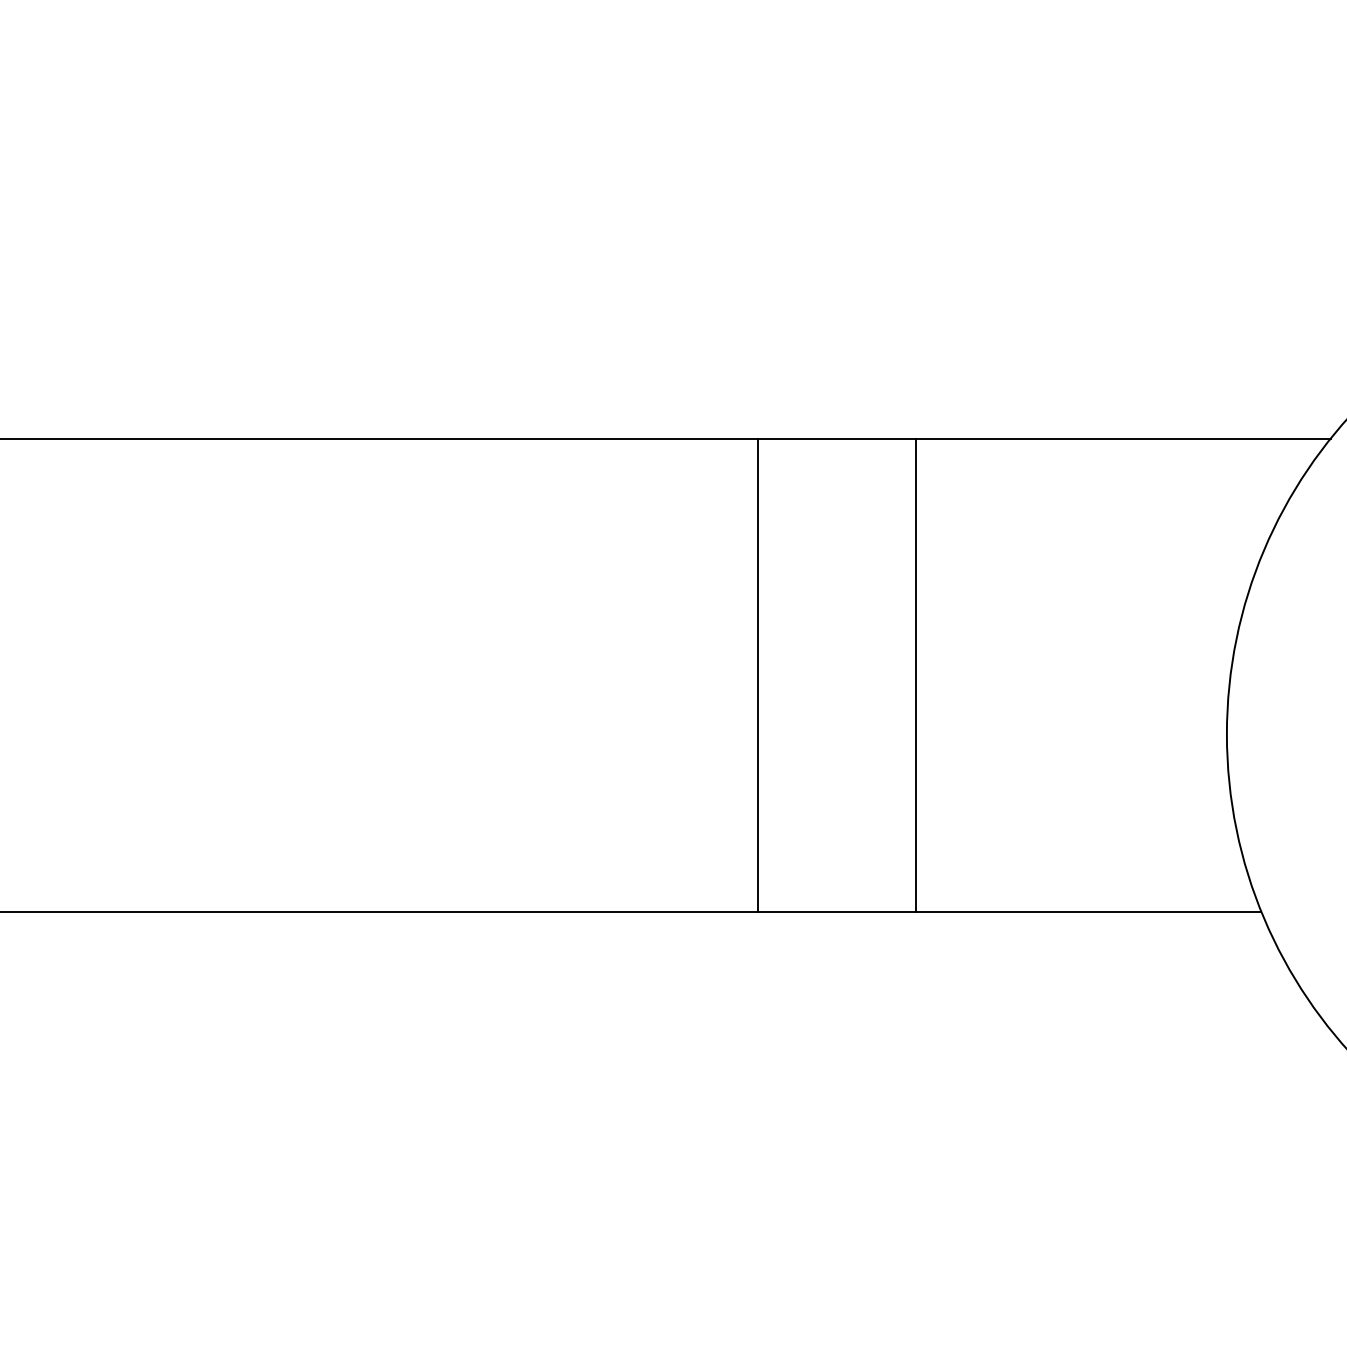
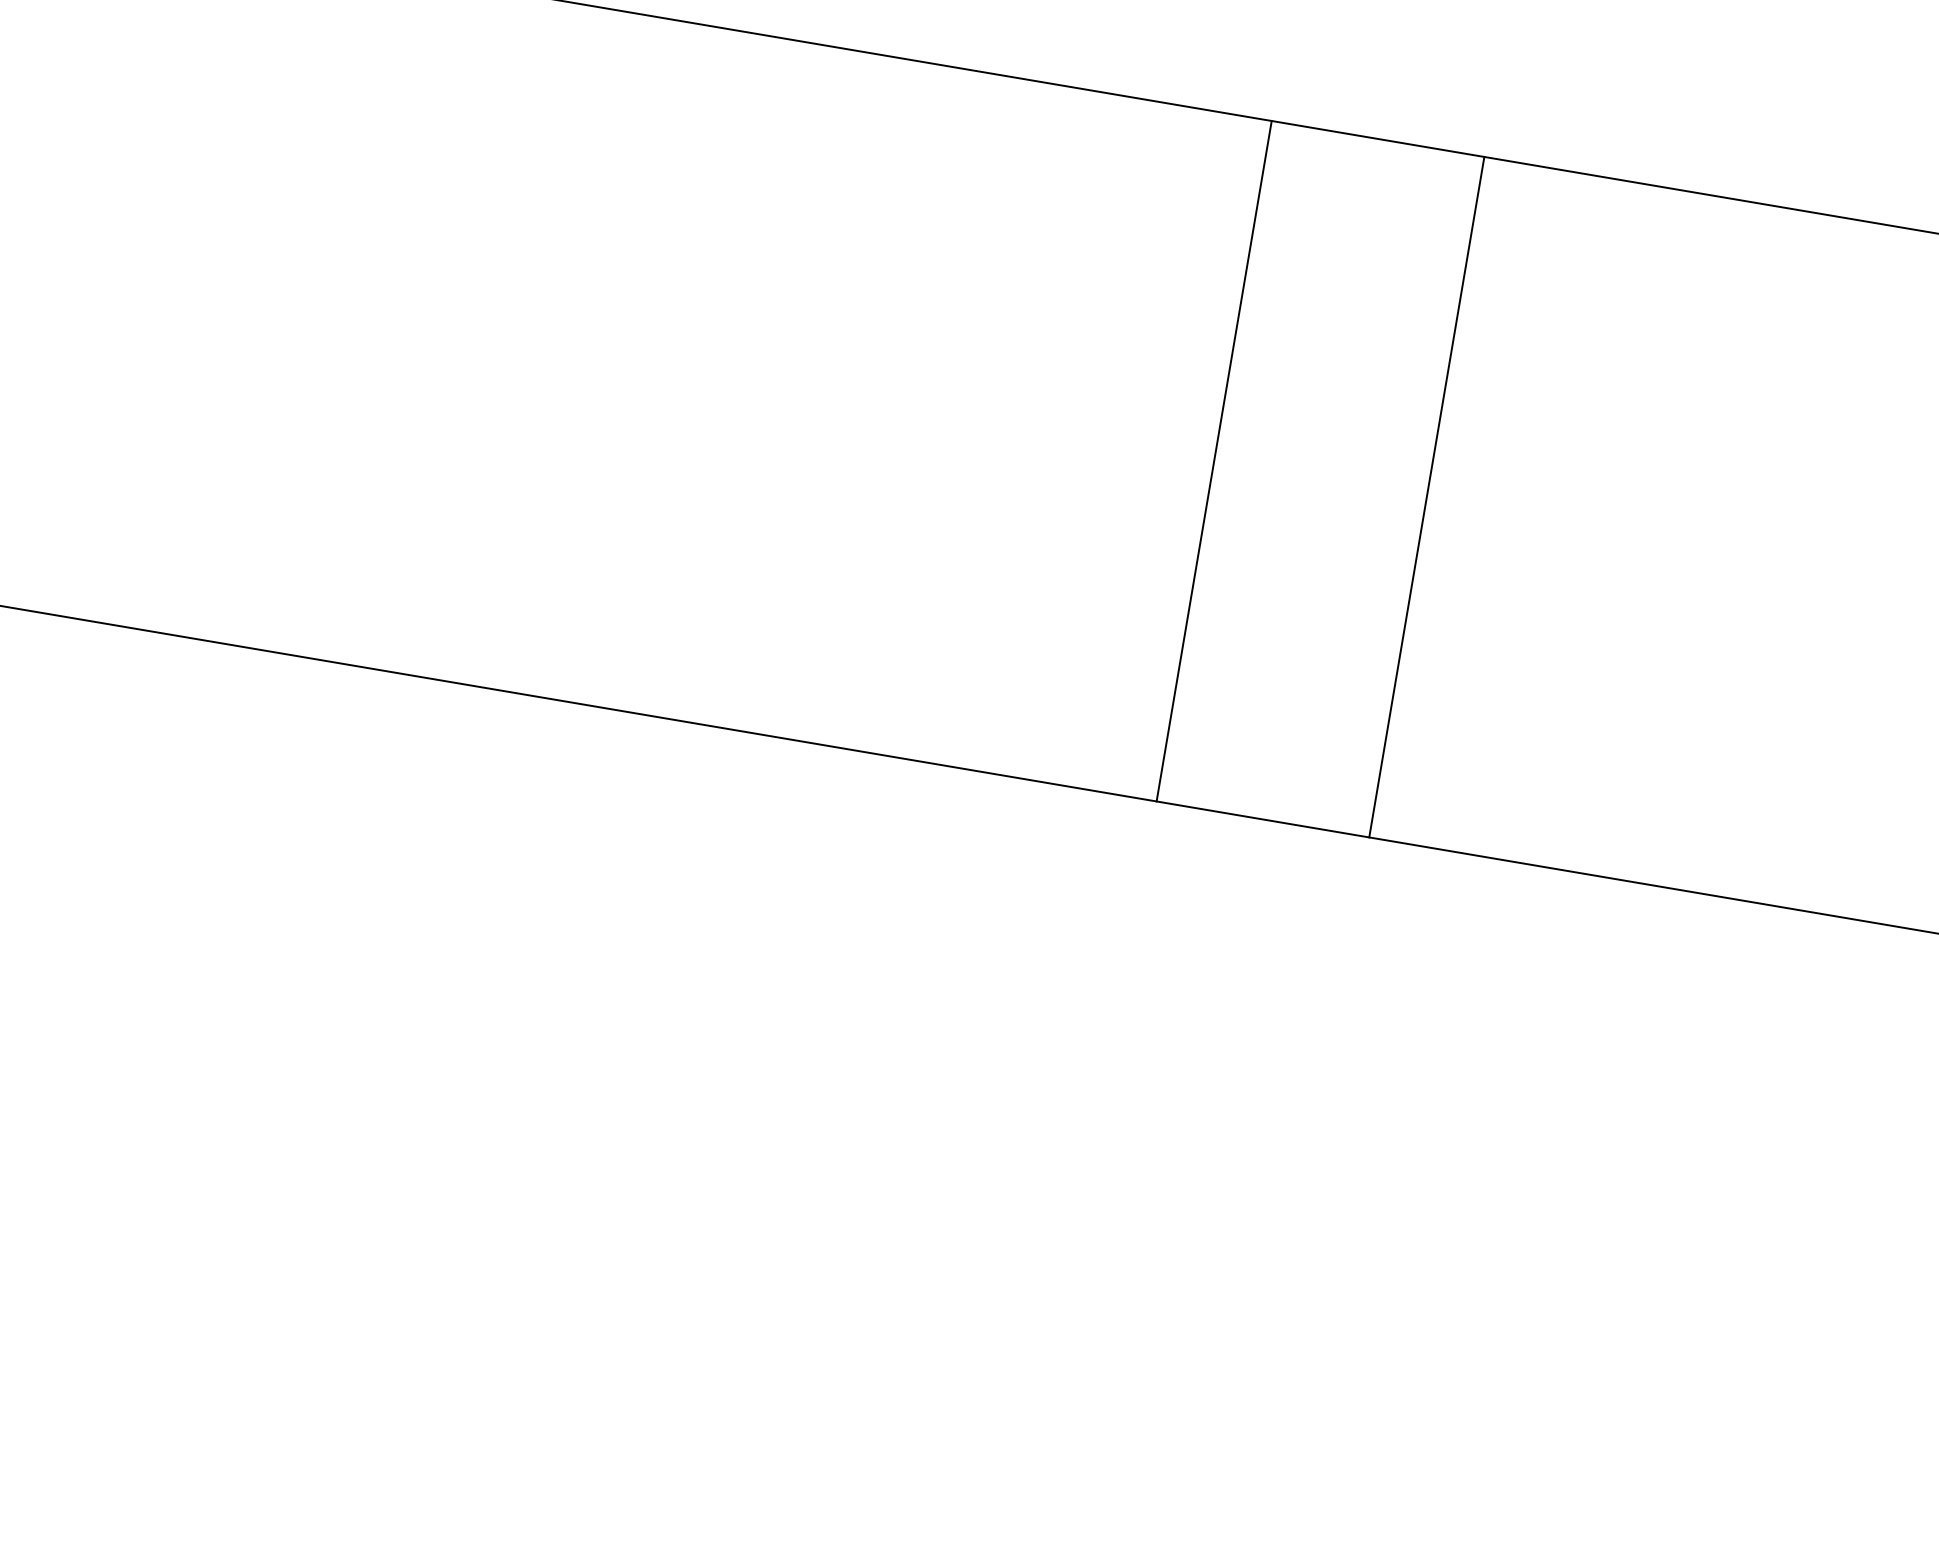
line: (757, 674) -> (1214, 460), moved
line: (915, 674) -> (1426, 496), moved

